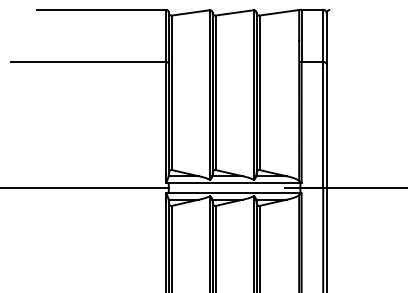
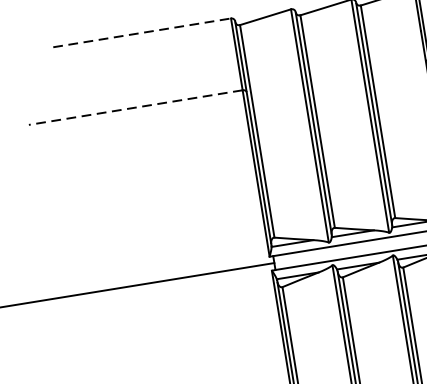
line: (101, 9) -> (142, 32), solid -> dashed
line: (88, 62) -> (135, 108), solid -> dashed

